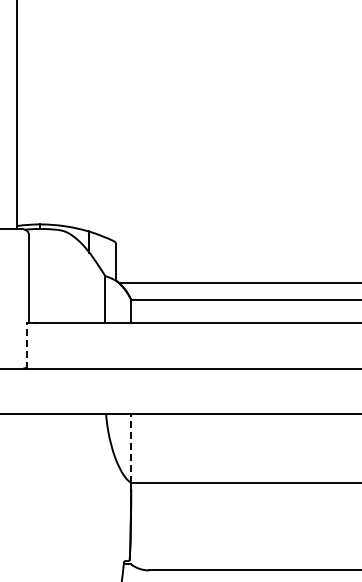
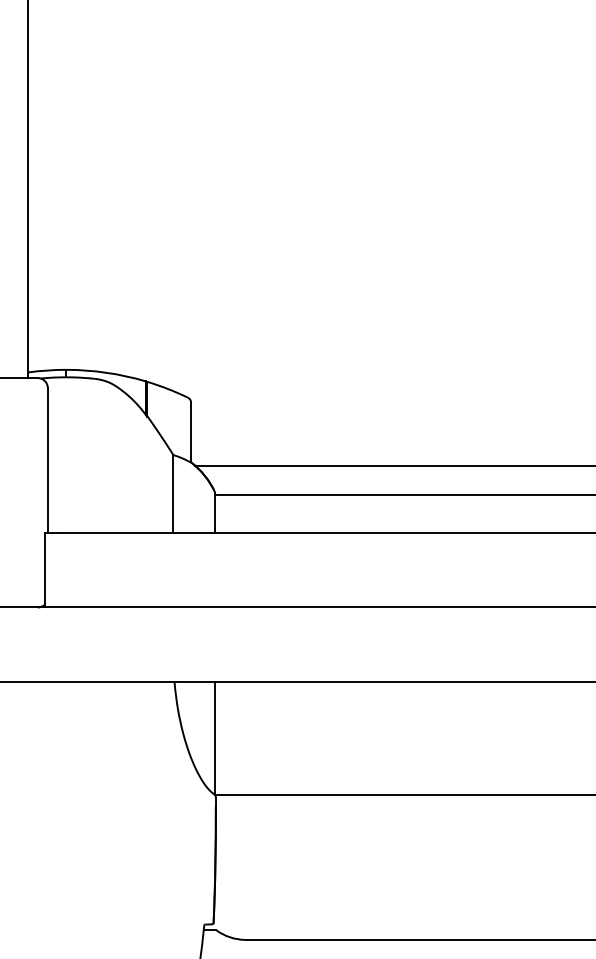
line: (27, 345) -> (45, 569), dashed -> solid
line: (130, 447) -> (214, 737), dashed -> solid

